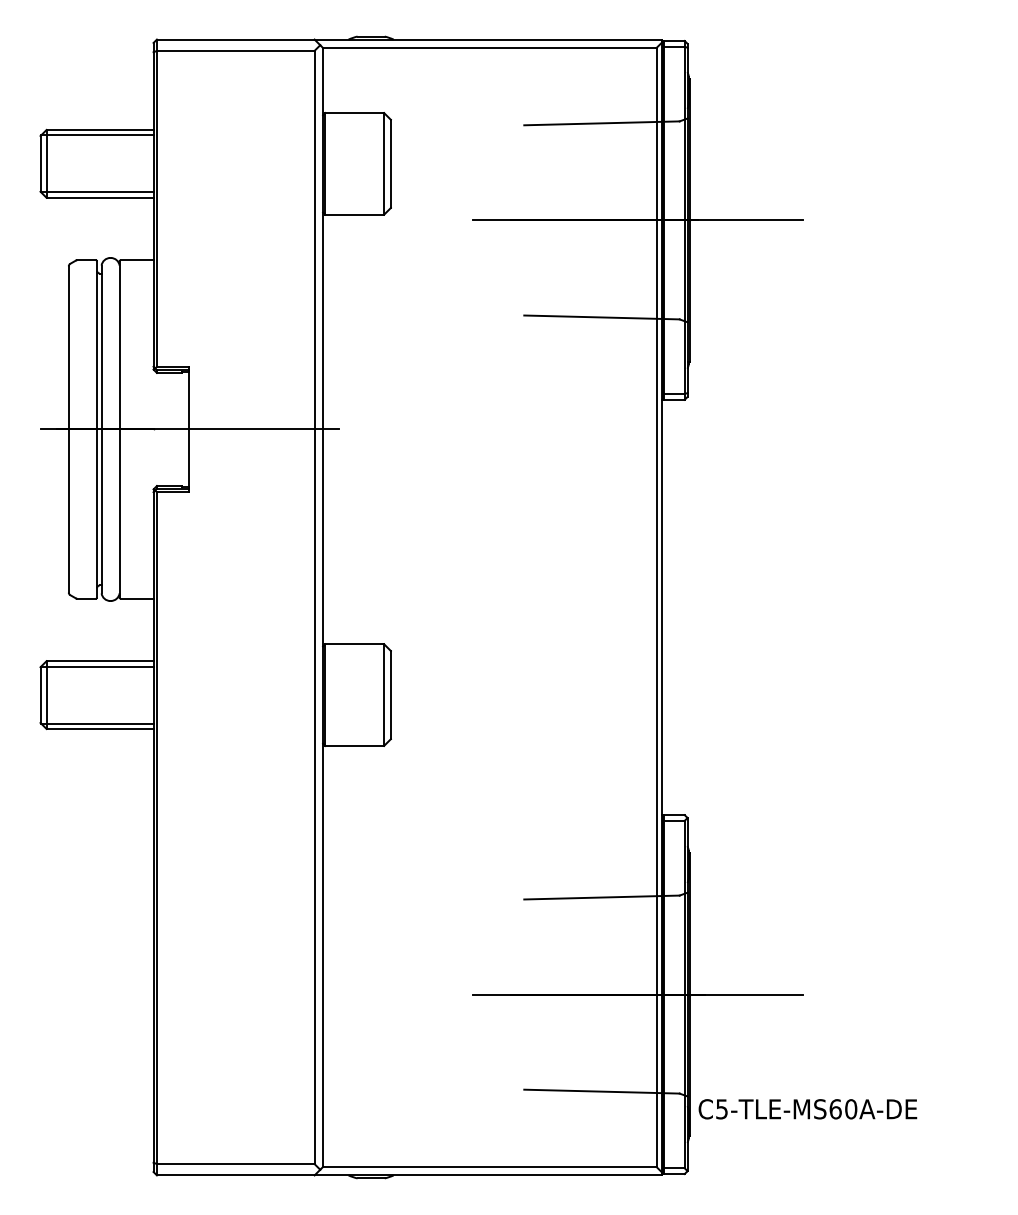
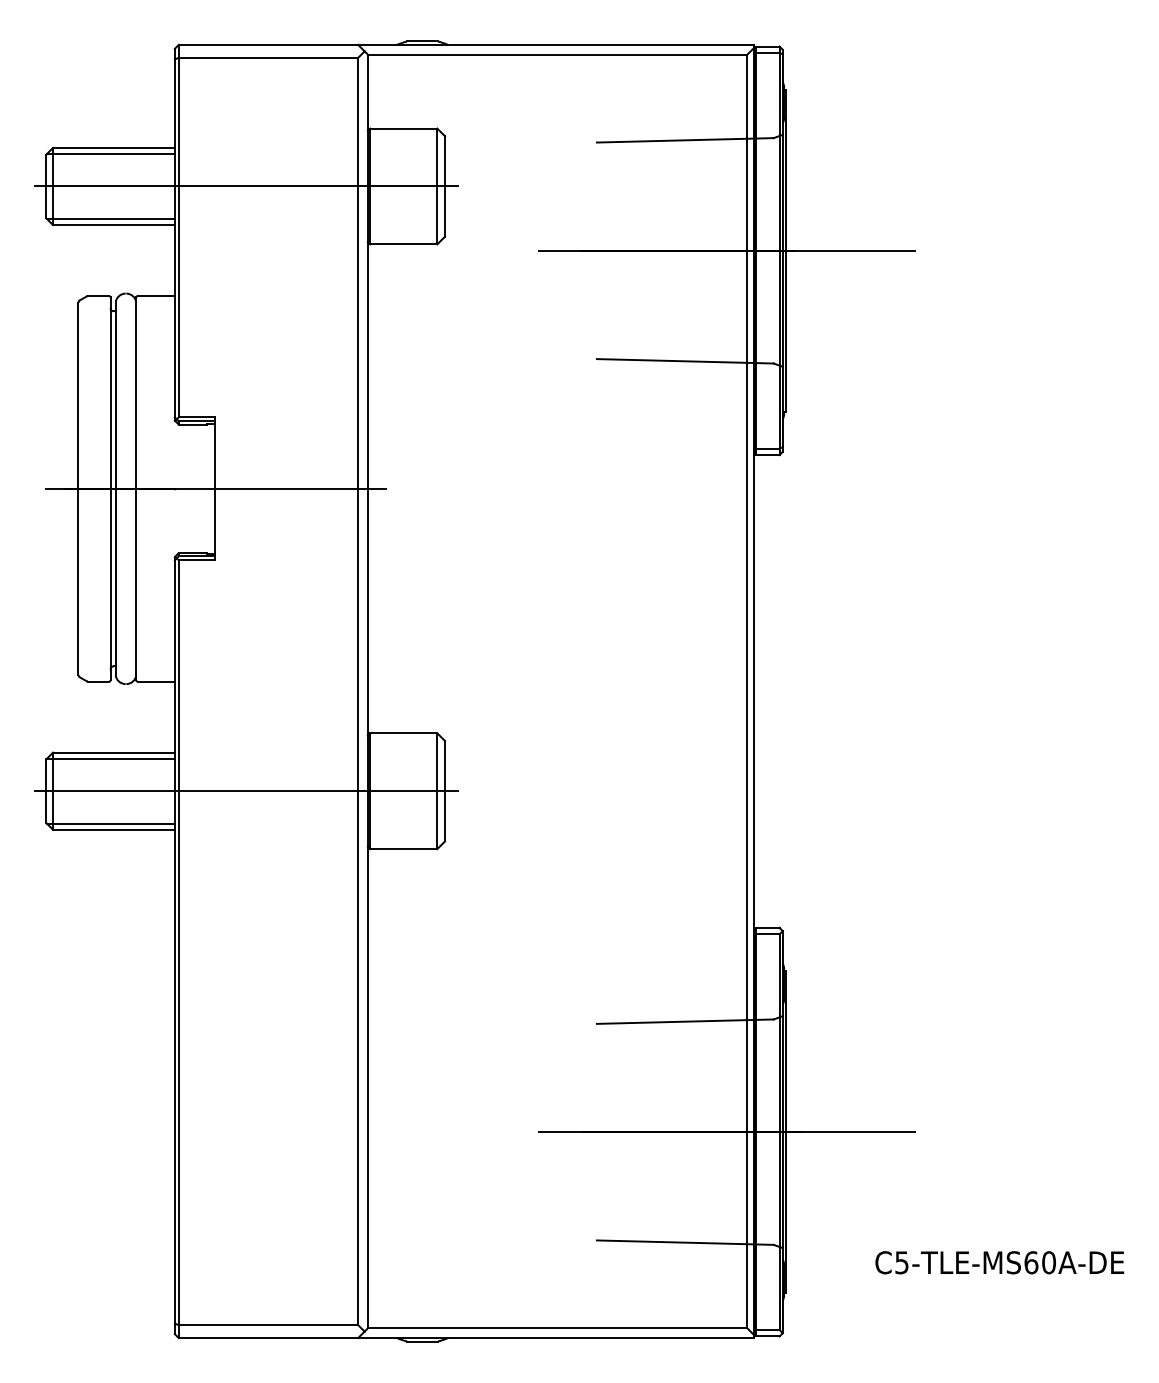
line: (215, 163) -> (245, 186), added
line: (215, 695) -> (245, 791), added
text: (807, 1109) -> (999, 1262), moved

